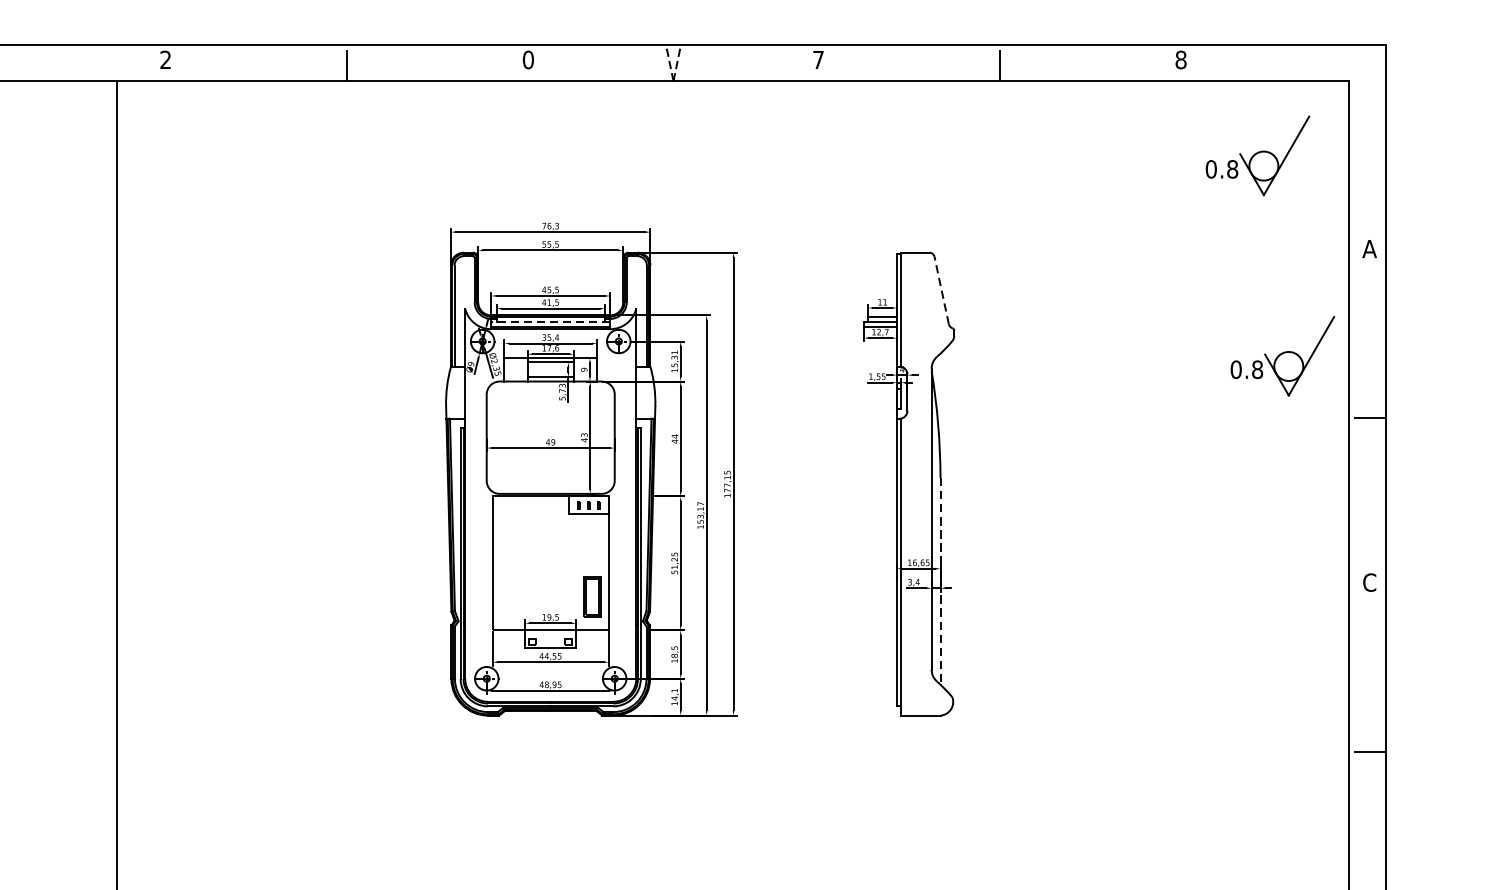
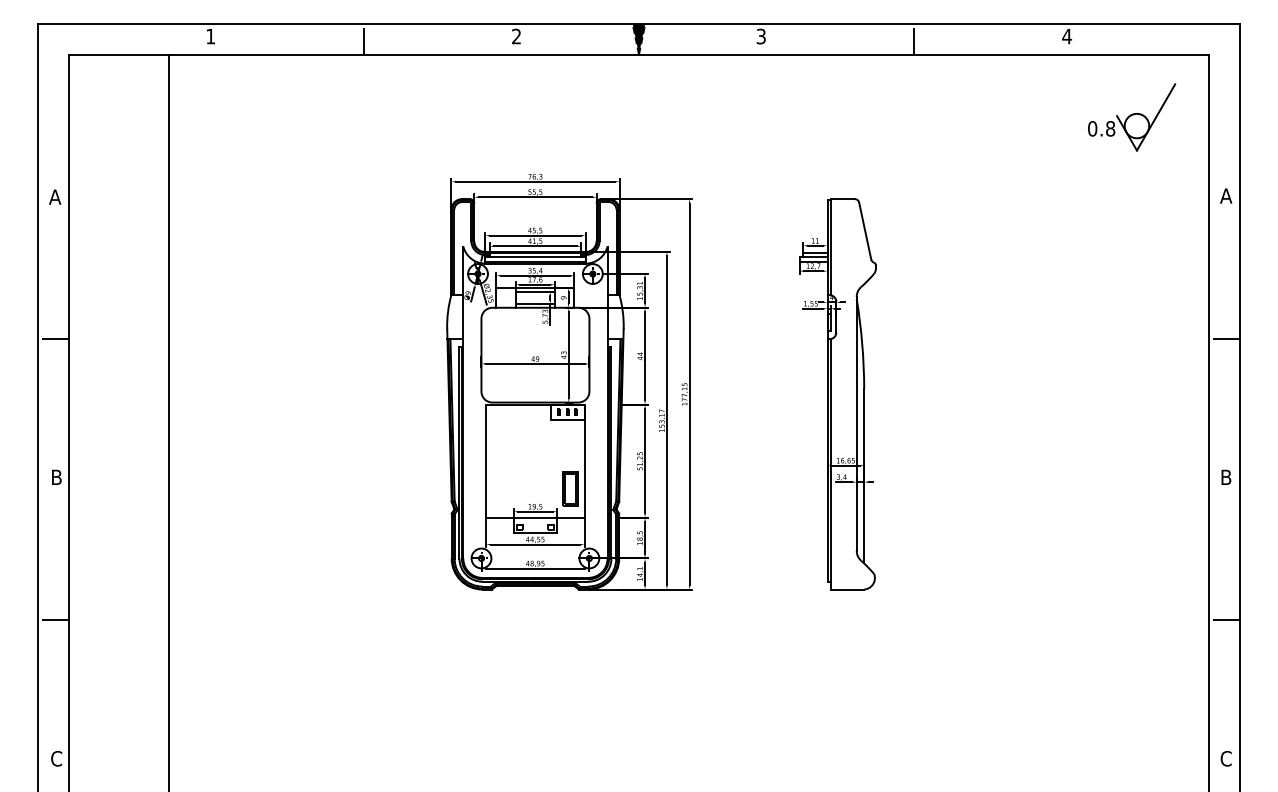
text: (165, 59) -> (210, 36), 2 -> 1
text: (528, 59) -> (516, 36), 0 -> 2
text: (817, 59) -> (760, 36), 7 -> 3
text: (1181, 59) -> (1067, 36), 8 -> 4
fill: (672, 62) -> (638, 38), added
line: (942, 289) -> (865, 230), dashed -> solid
line: (549, 321) -> (534, 257), dashed -> solid
part: (1283, 356) -> (1153, 286), removed
line: (940, 581) -> (864, 476), dashed -> solid
text: (1368, 582) -> (1225, 477), C -> B

